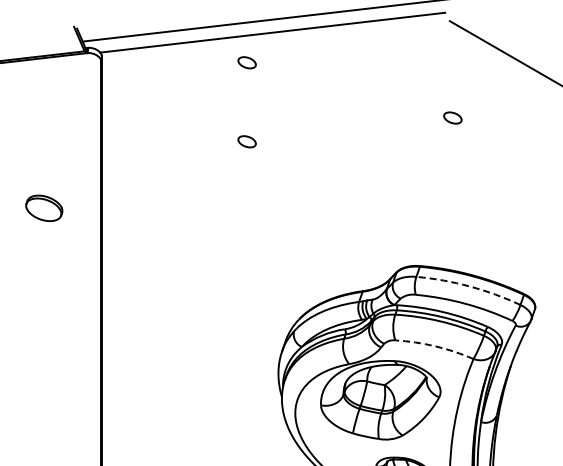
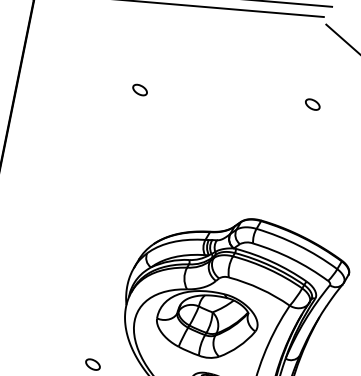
part: (246, 62) -> (152, 24), removed
arc: (469, 286) -> (298, 245), dashed -> solid
arc: (435, 346) -> (260, 289), dashed -> solid

